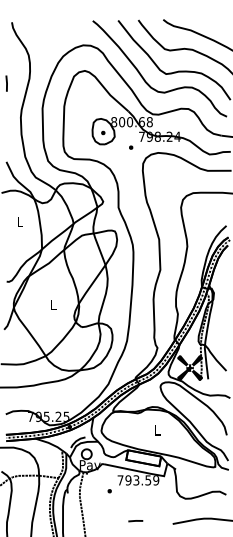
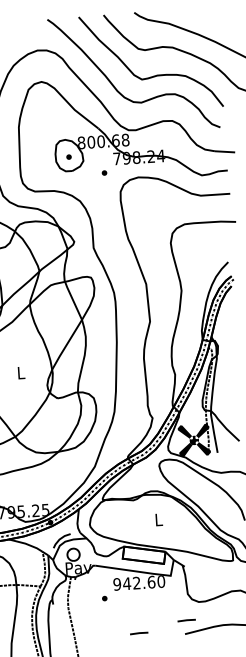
text: (138, 480) -> (139, 583), 793.59 -> 942.60
line: (174, 513) -> (186, 621), added

